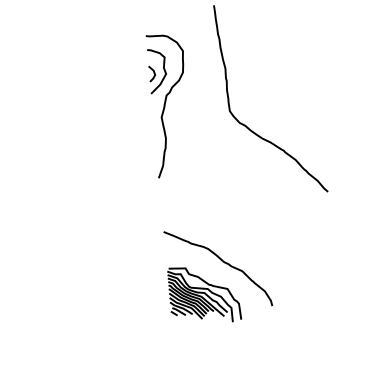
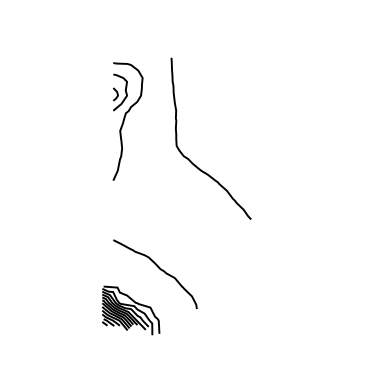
part: (169, 105) -> (127, 121), moved
part: (204, 294) -> (131, 310), moved

